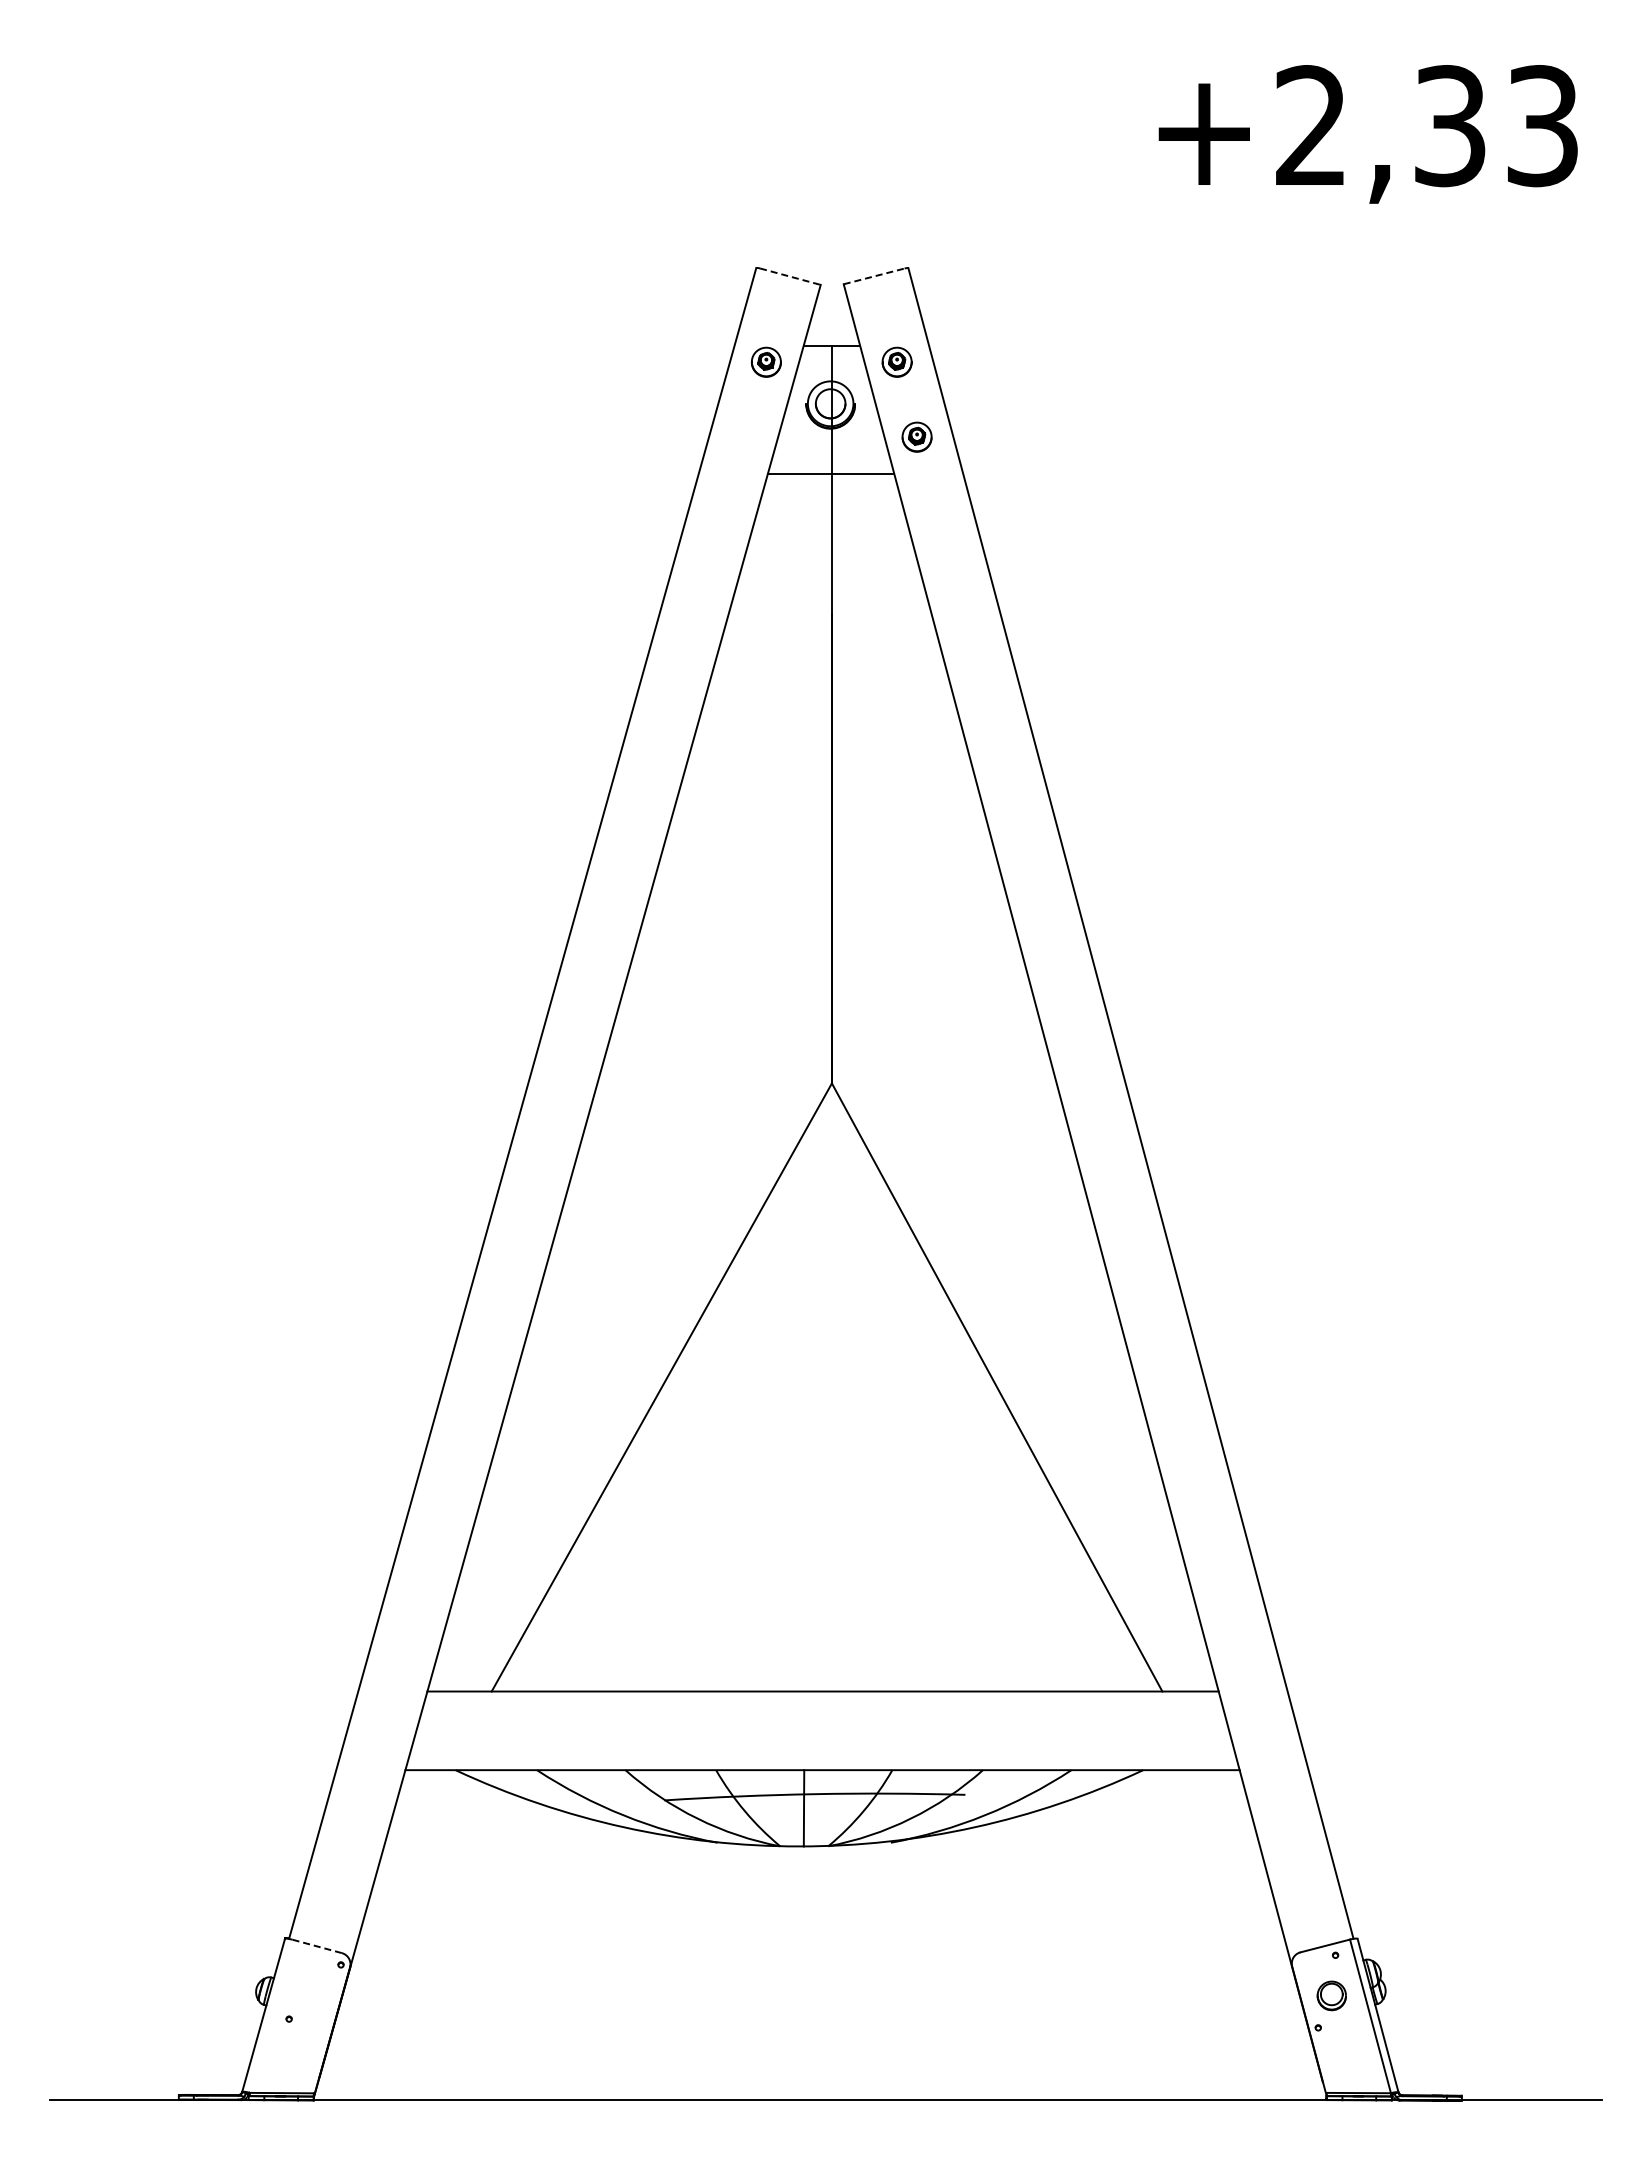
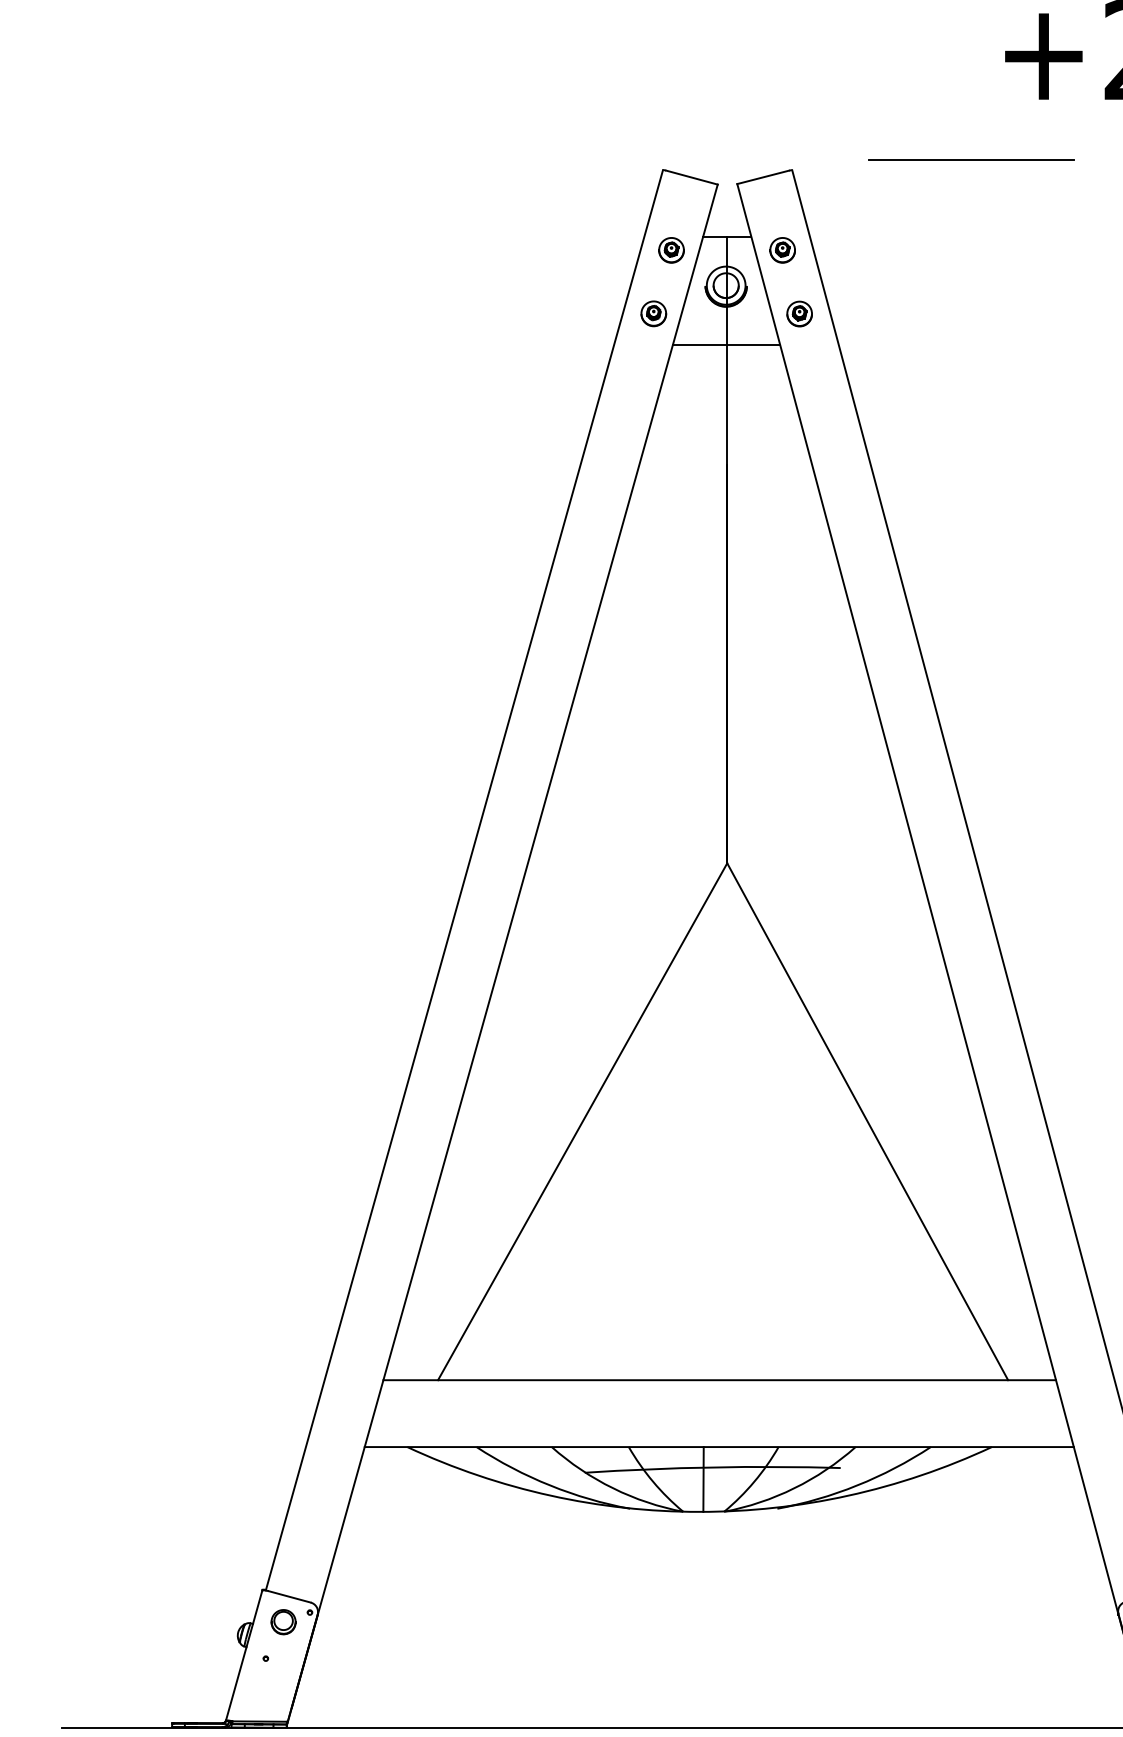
line: (1119, 255) -> (971, 159), added
line: (790, 276) -> (692, 177), dashed -> solid
line: (874, 276) -> (763, 177), dashed -> solid
part: (745, 436) -> (653, 313), added
line: (317, 1946) -> (289, 1596), dashed -> solid
part: (309, 1976) -> (283, 1622), added

